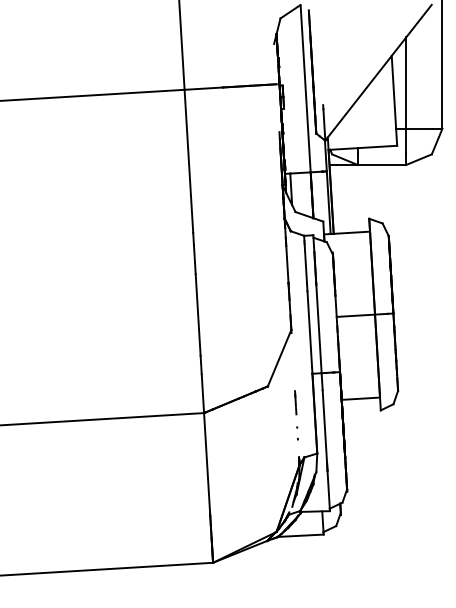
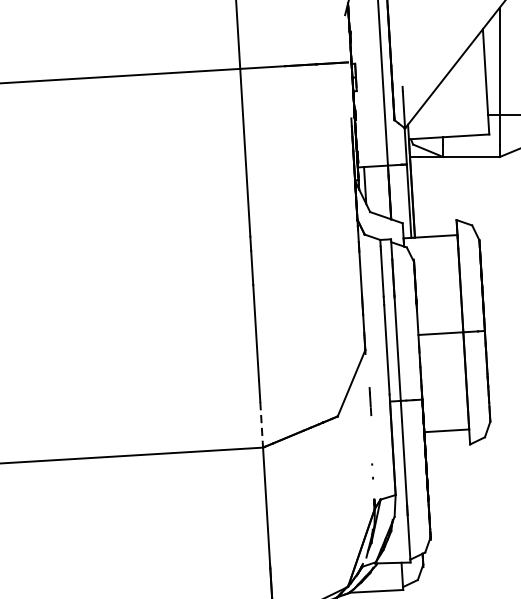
line: (202, 394) -> (261, 425), solid -> dashed
line: (295, 402) -> (370, 401), moved

